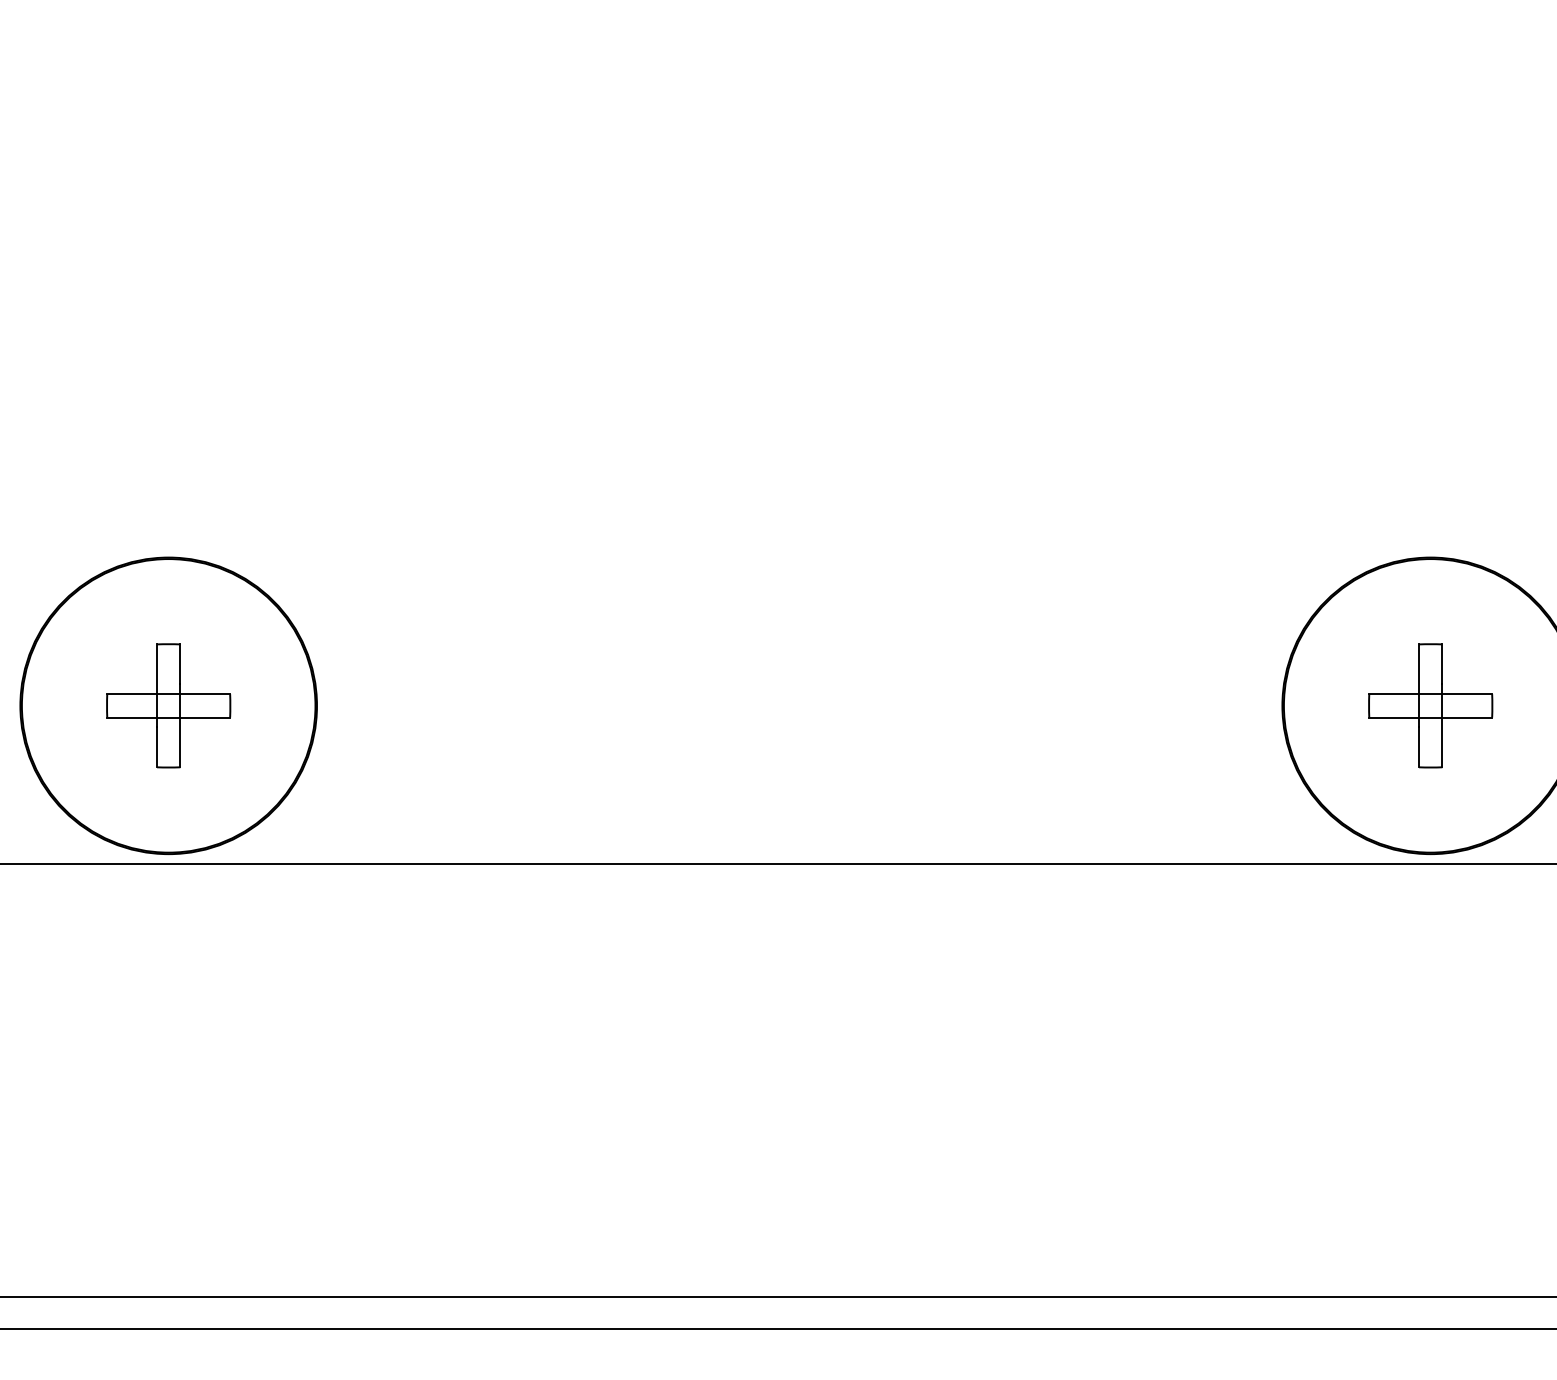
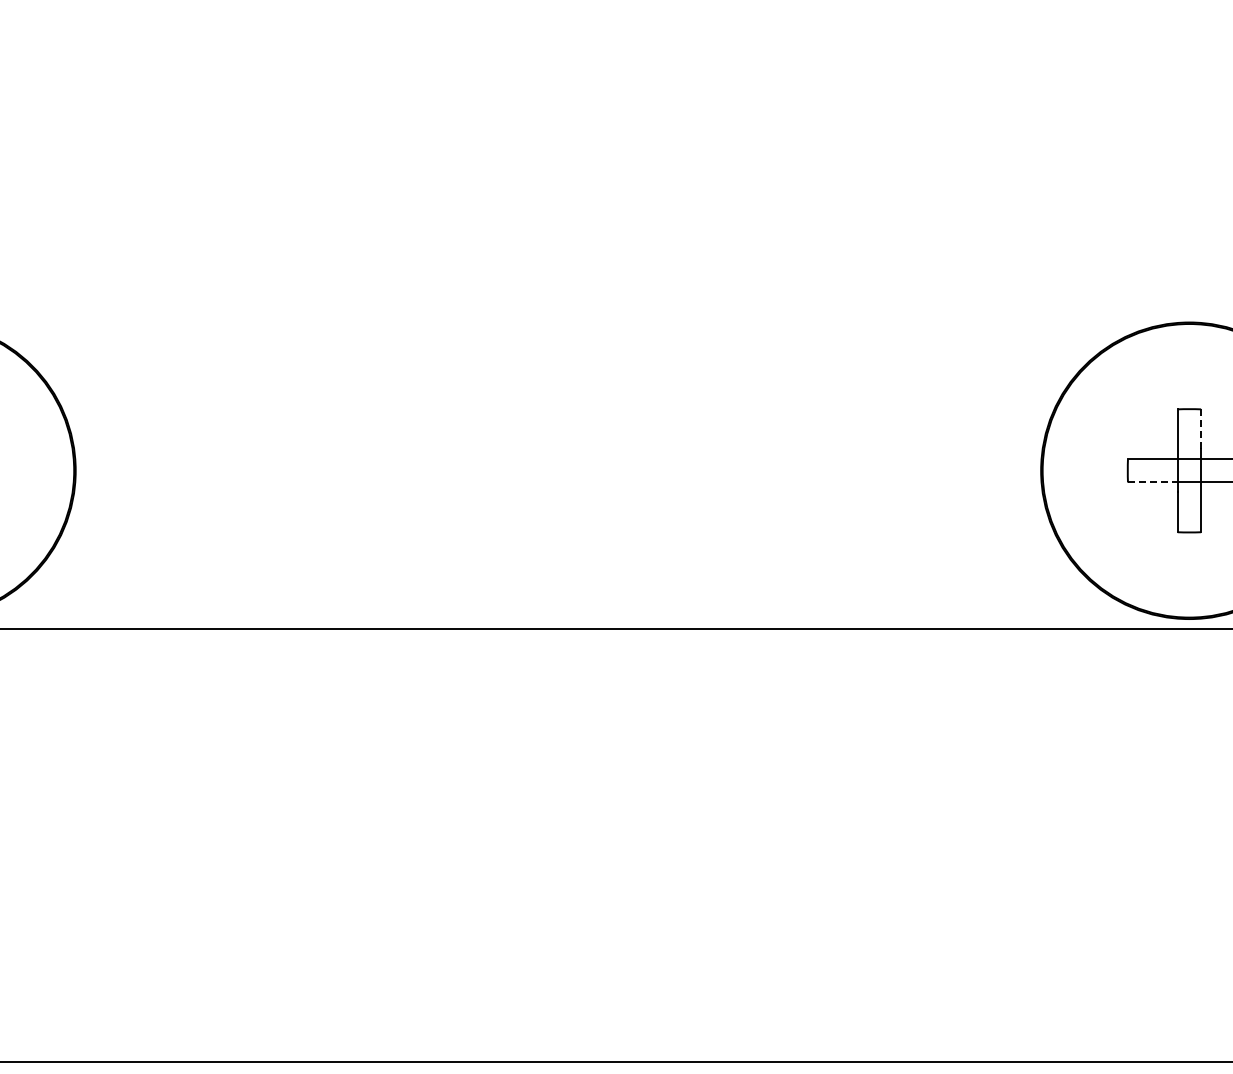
line: (1442, 663) -> (1201, 428), solid -> dashed
line: (1394, 717) -> (1153, 482), solid -> dashed

